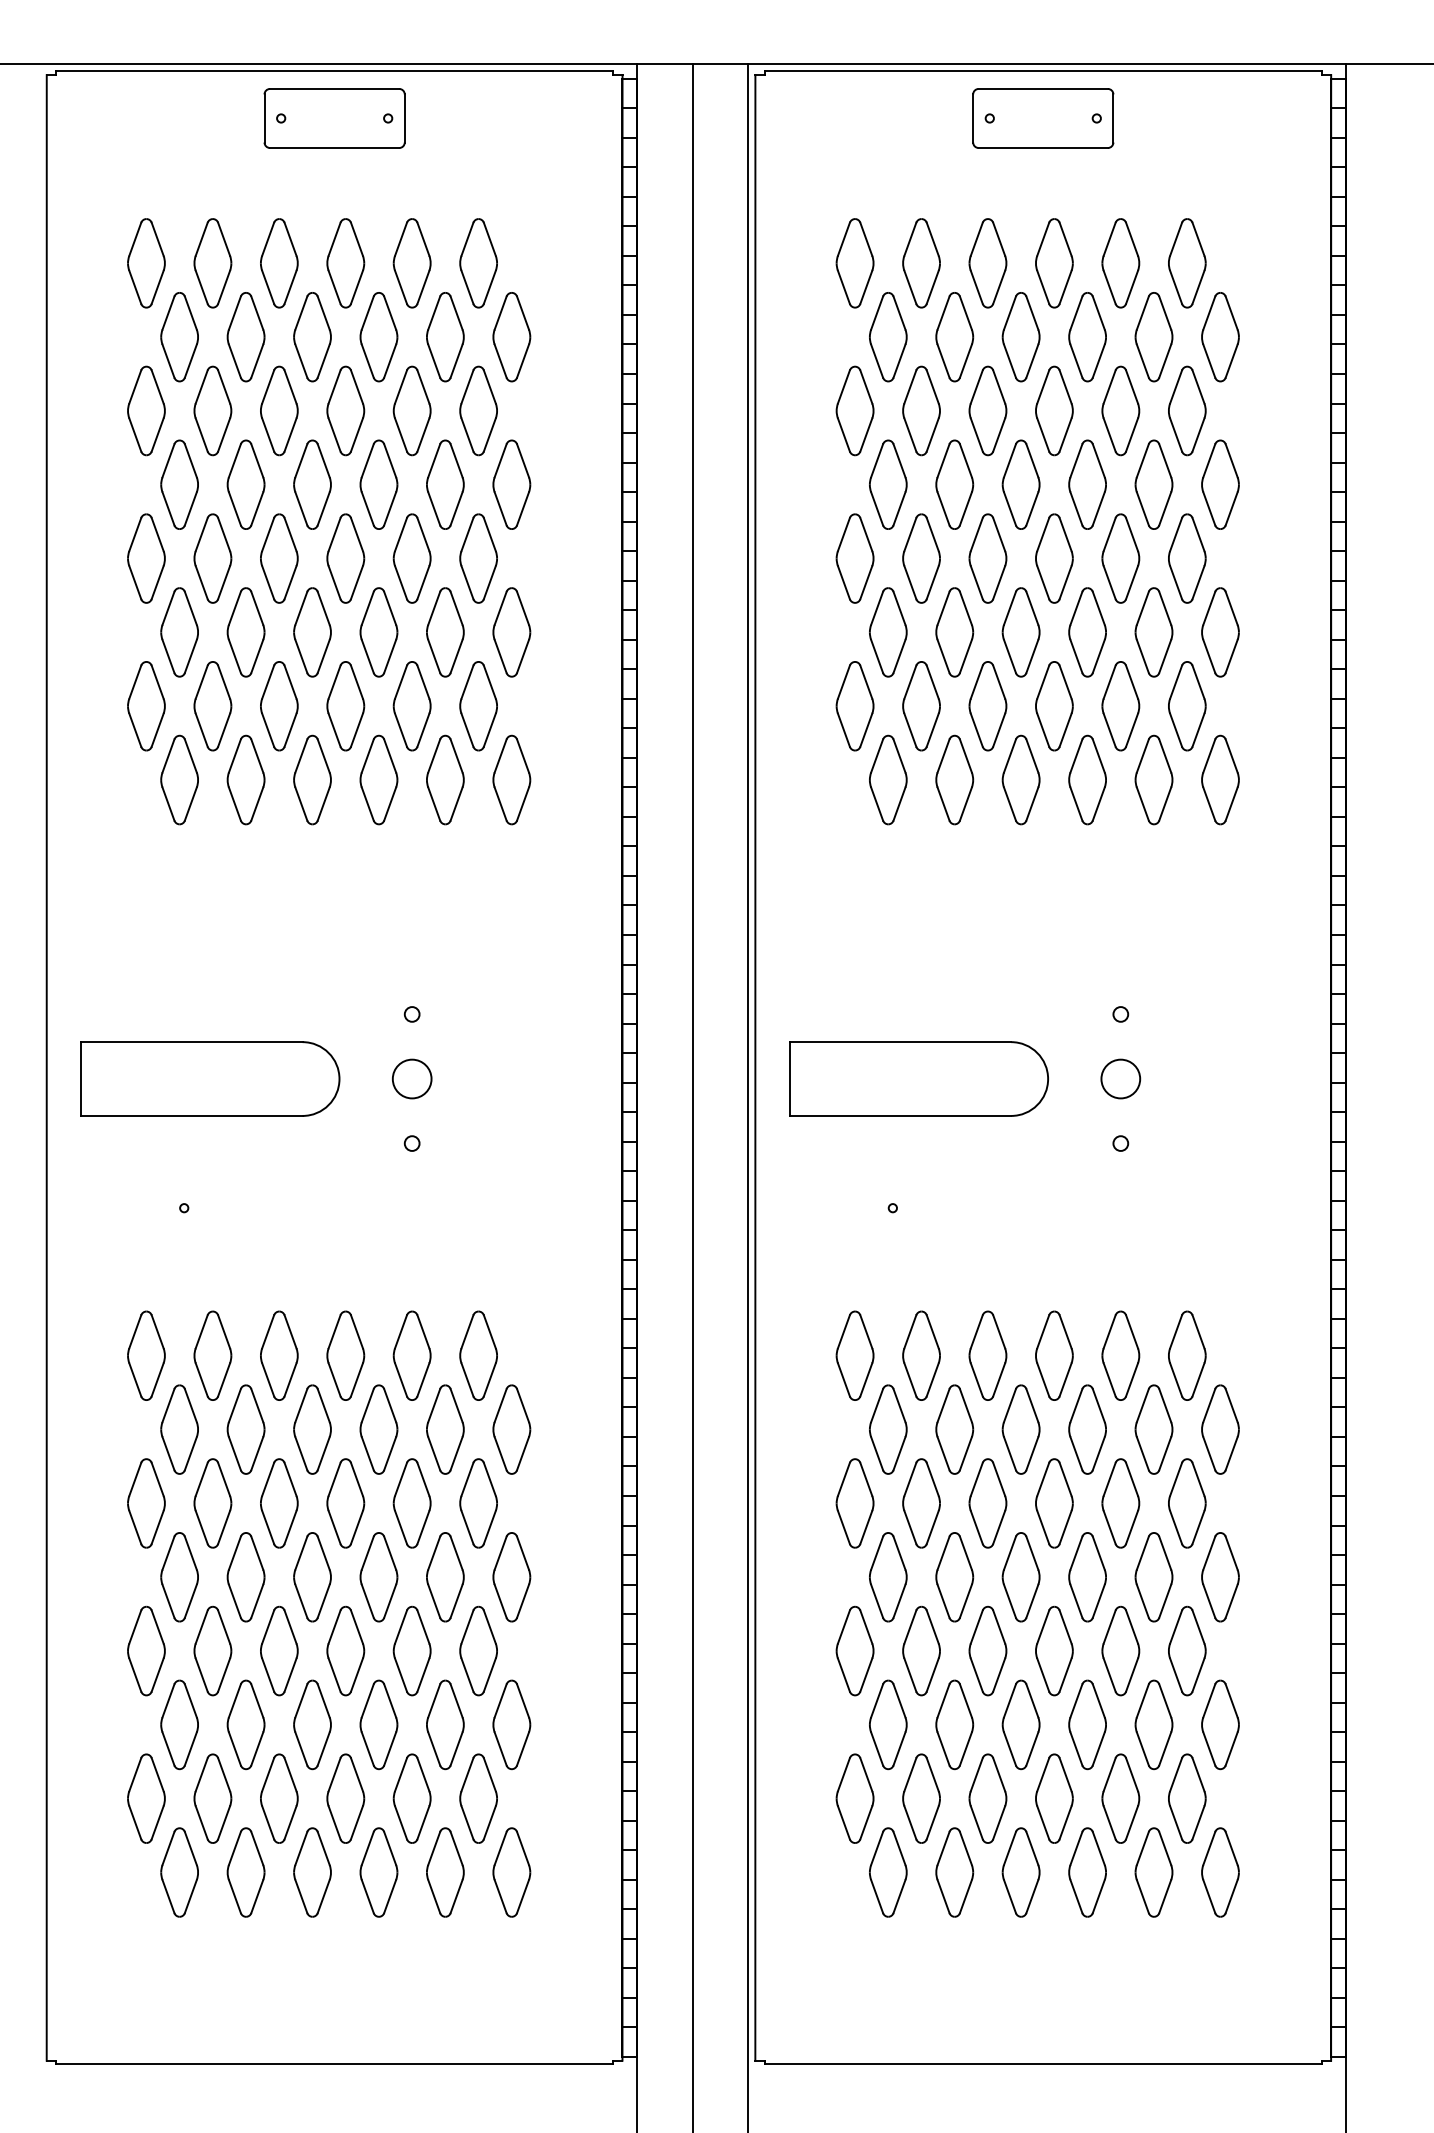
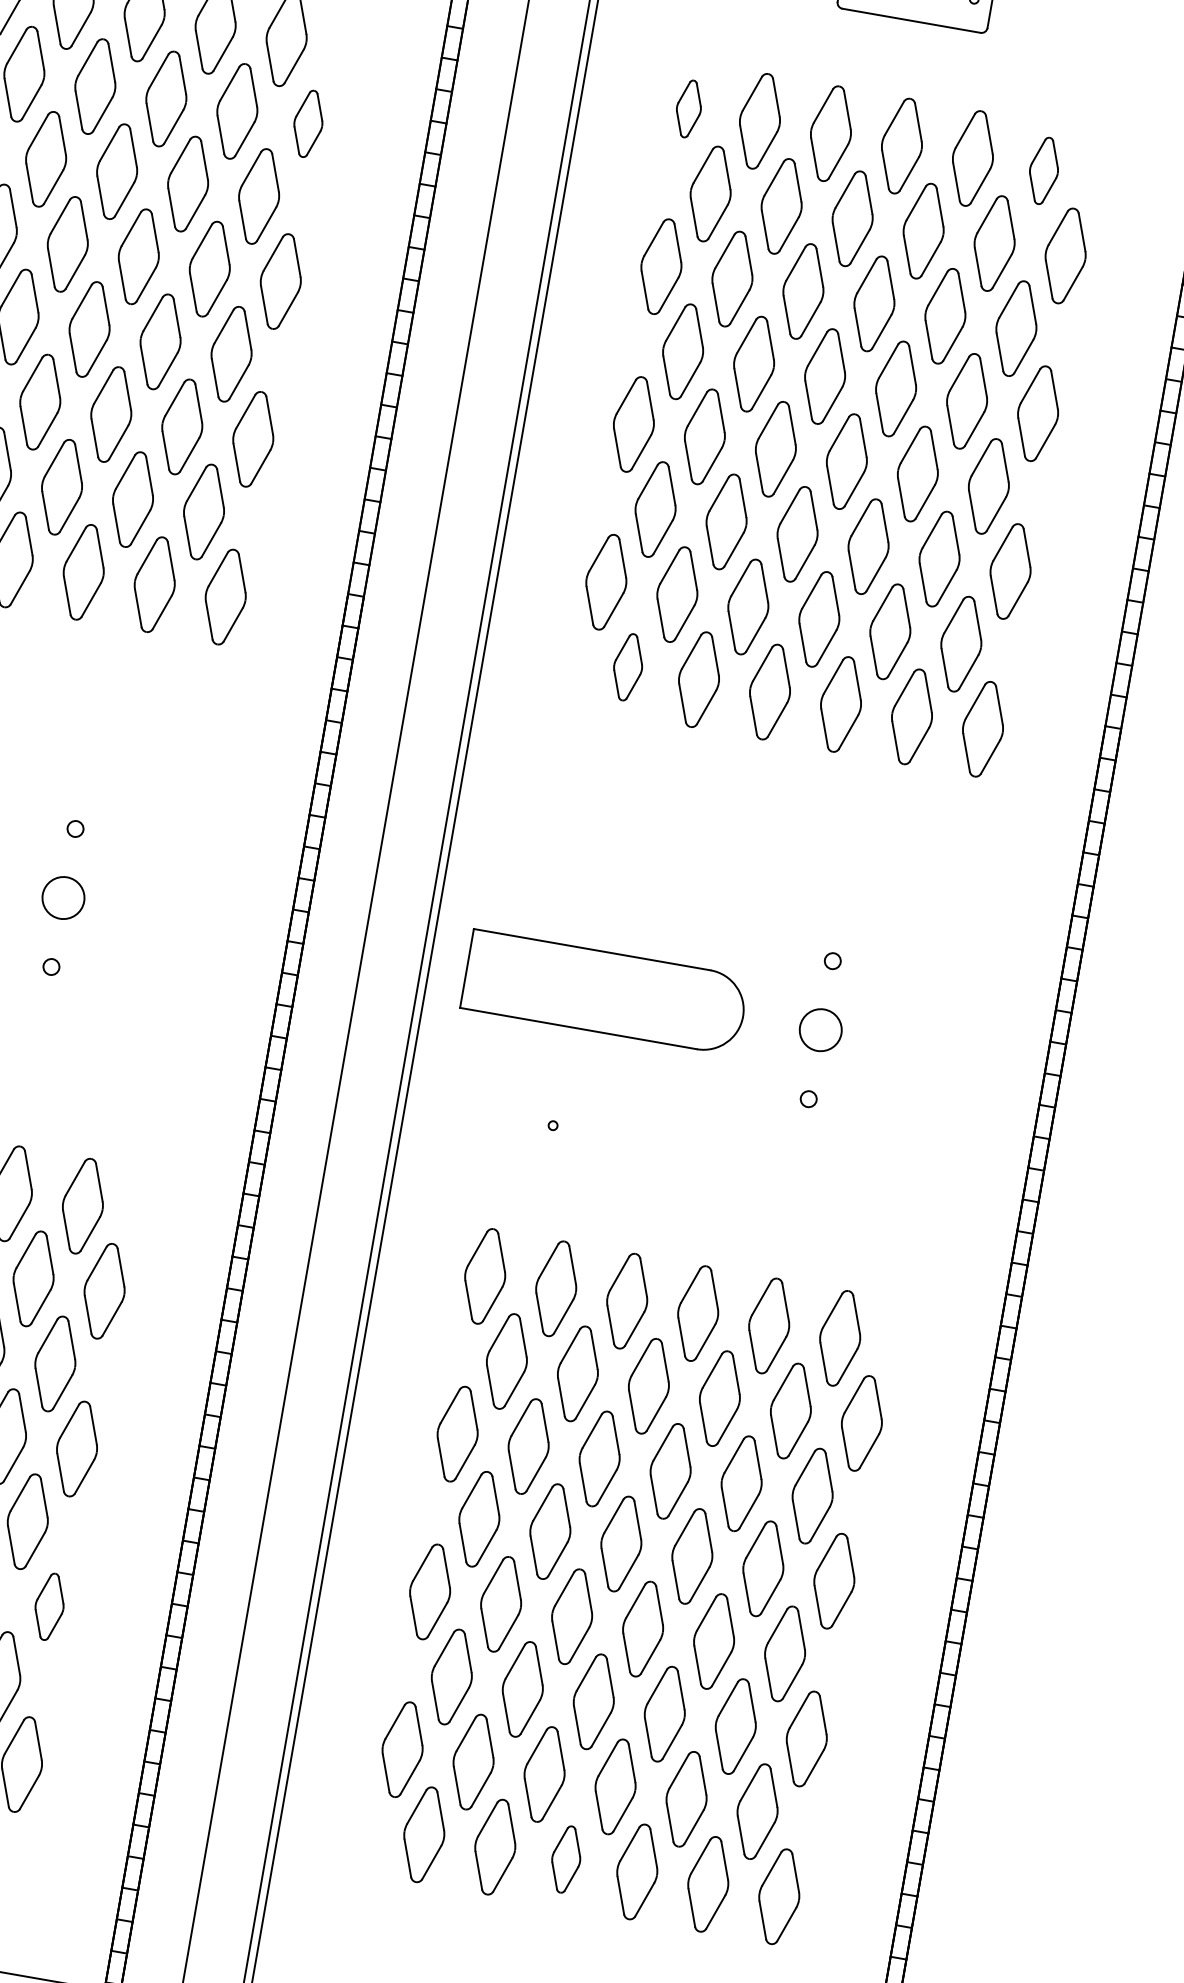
part: (854, 263) -> (688, 109), size x0.6
part: (1187, 263) -> (1044, 171), size x0.7
part: (511, 337) -> (307, 124), size x0.7
part: (888, 779) -> (628, 666), size x0.7
part: (511, 1724) -> (49, 1606), size x0.7
part: (1020, 1872) -> (565, 1859), size x0.7

